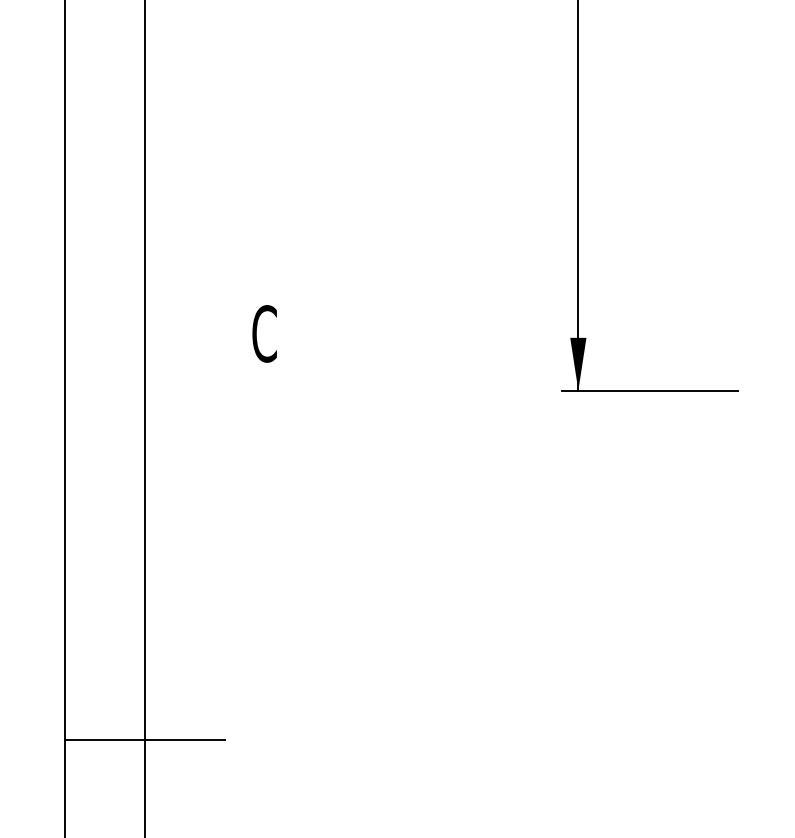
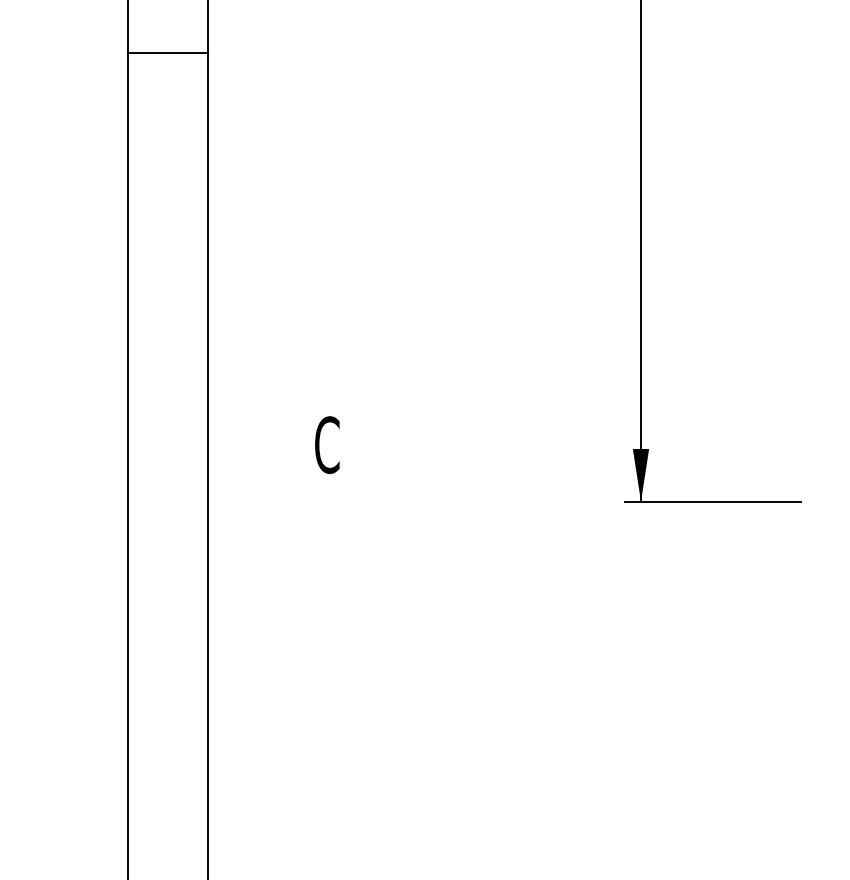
line: (144, 740) -> (207, 851), removed

